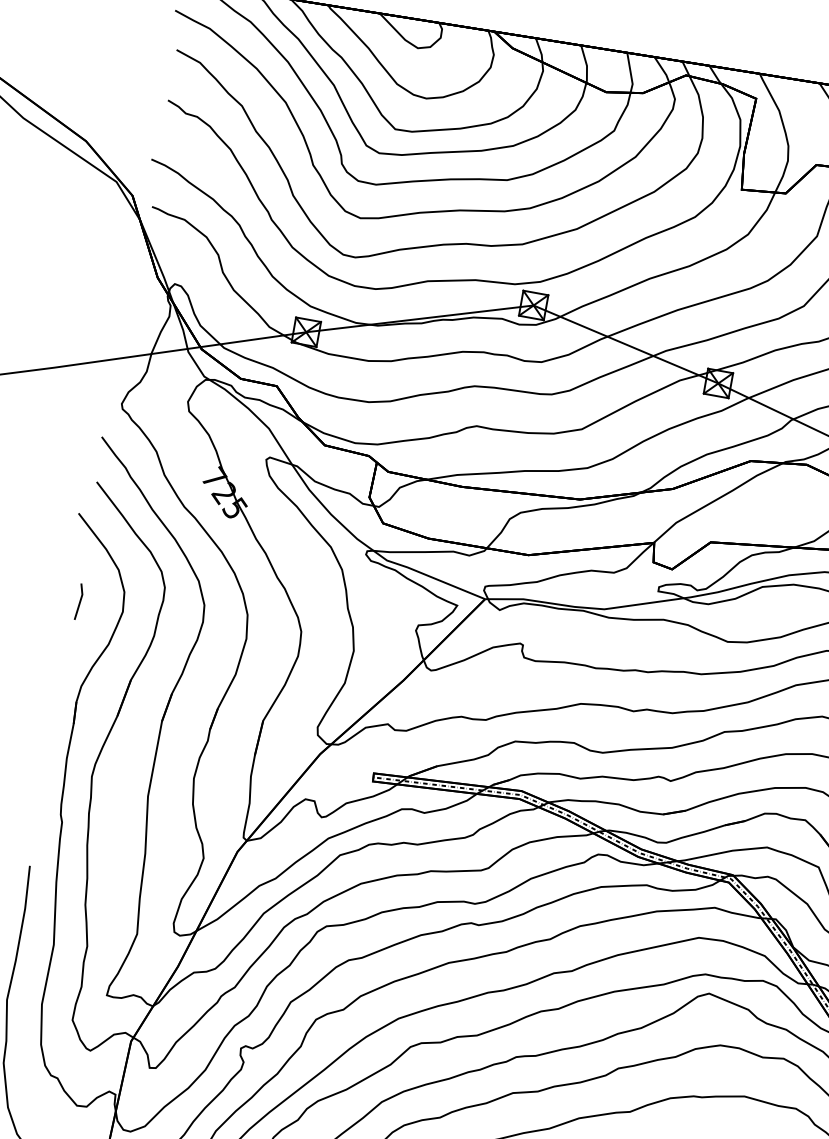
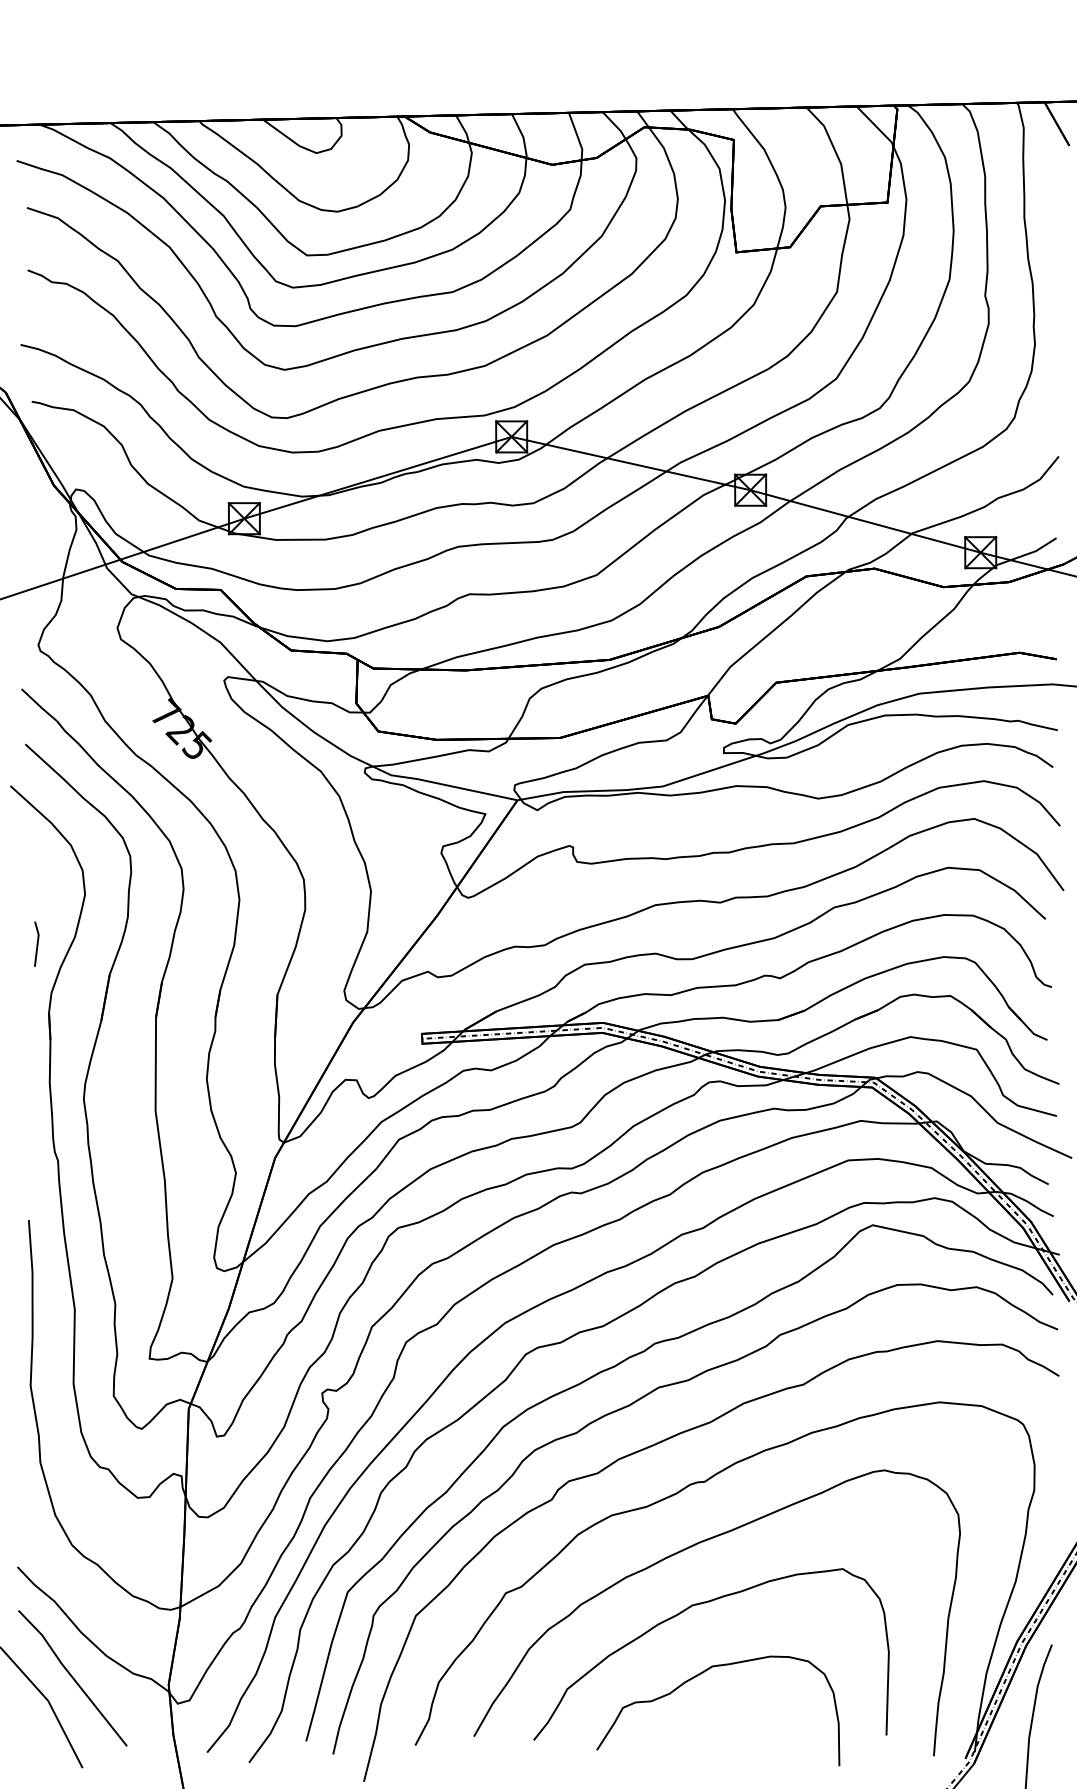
line: (79, 601) -> (36, 943), moved

